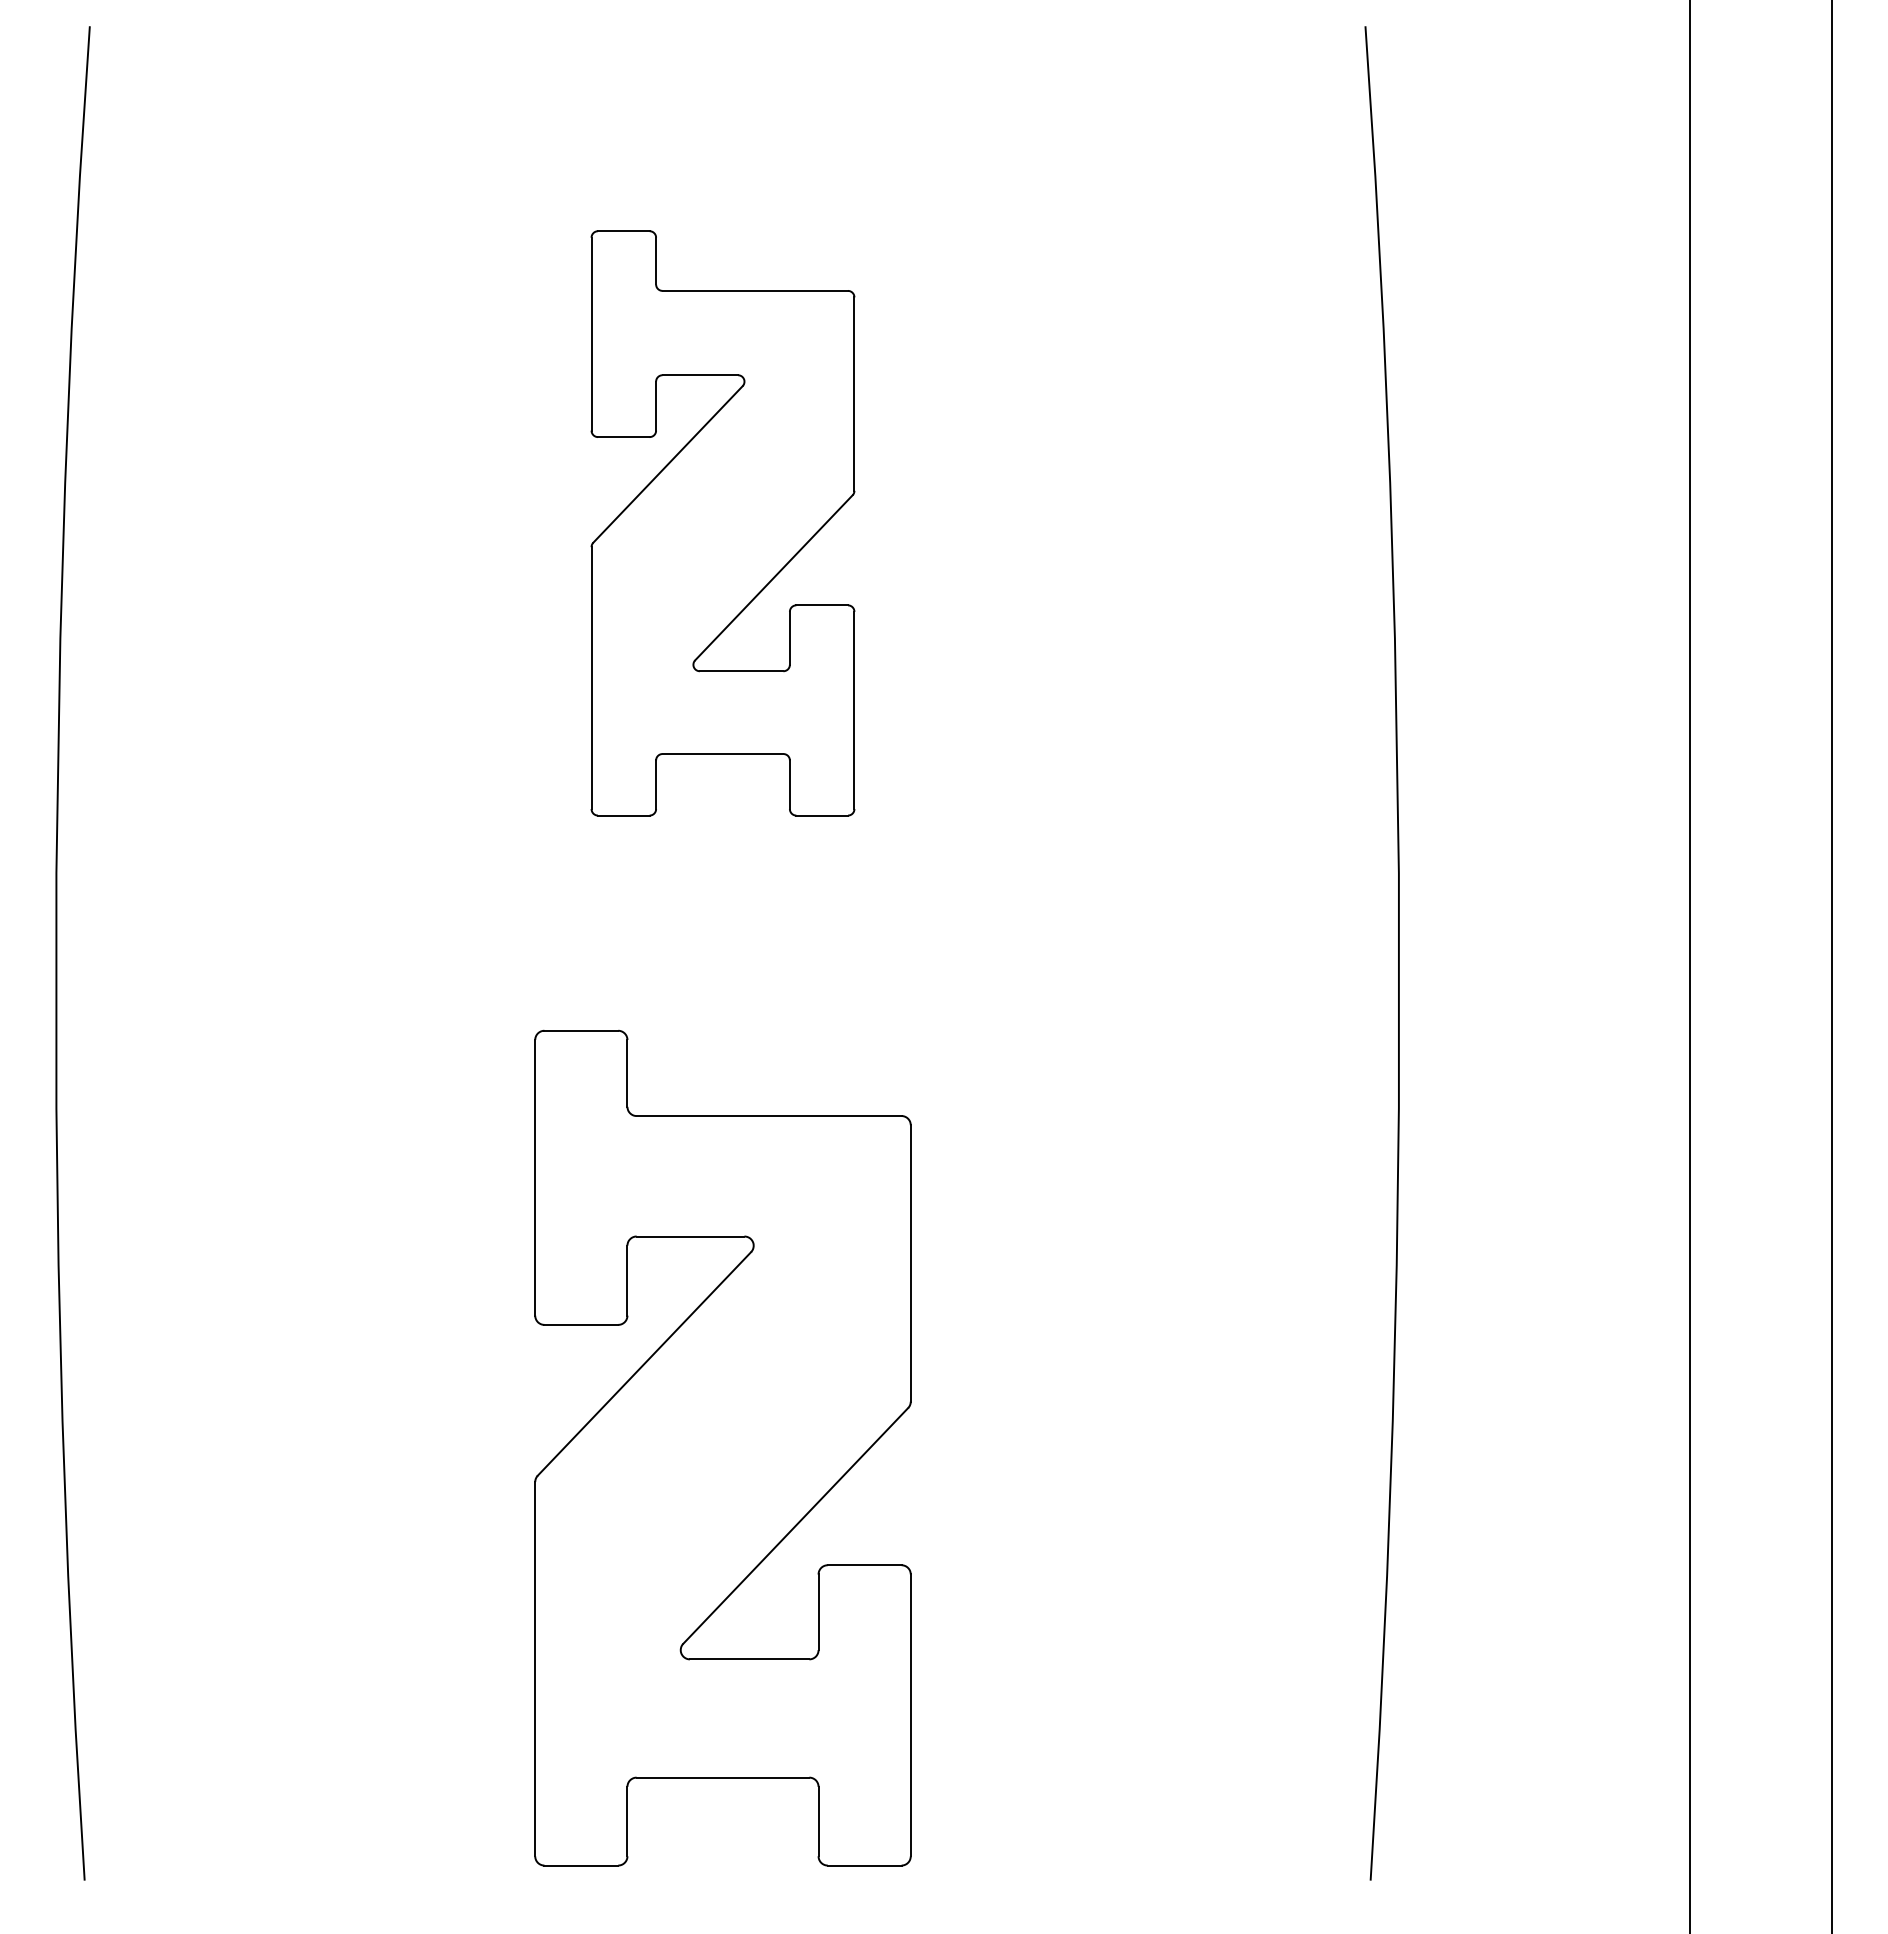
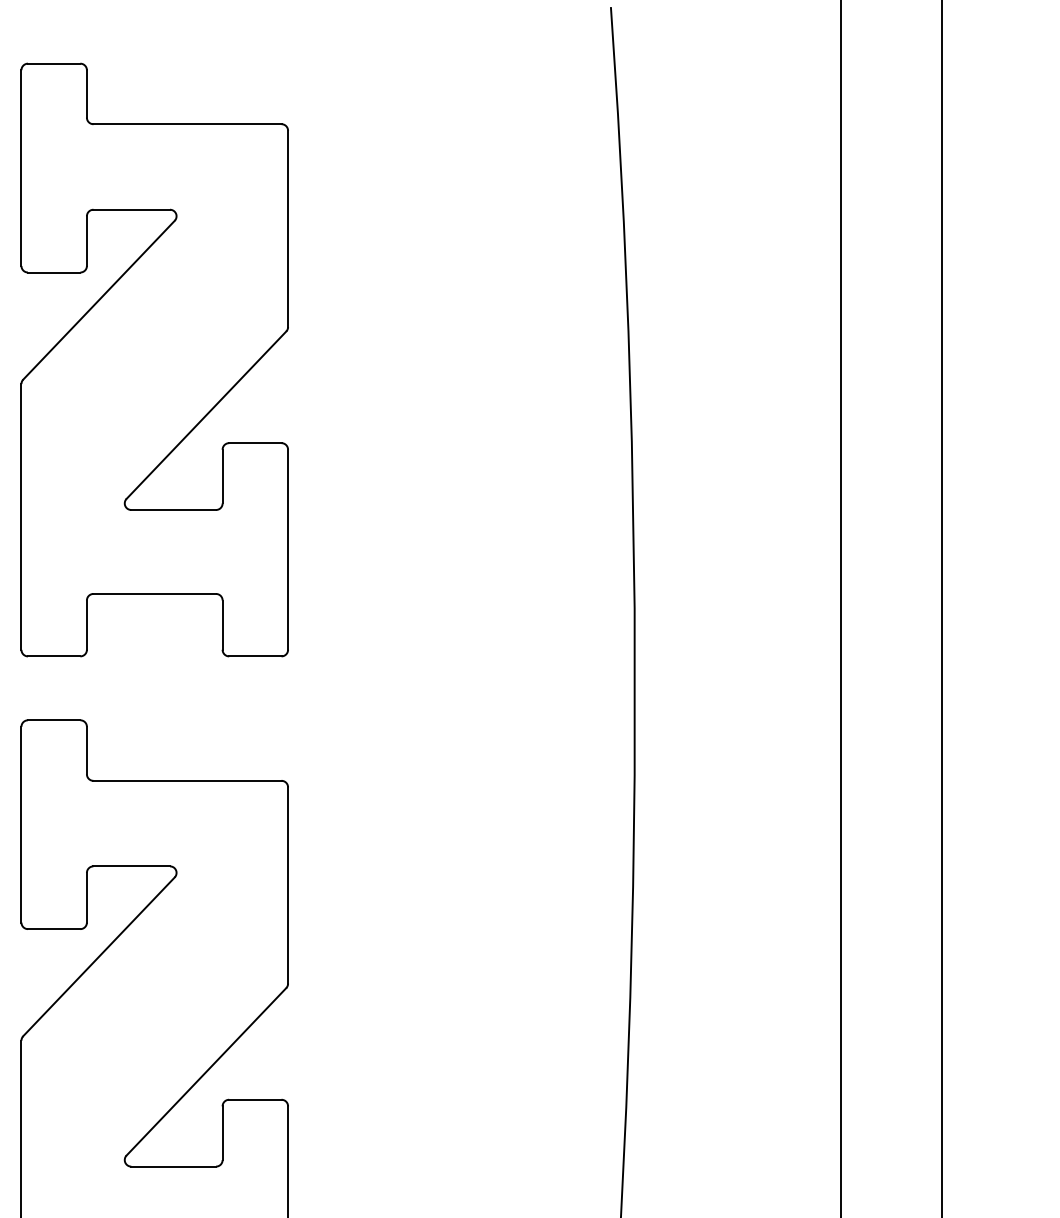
part: (722, 523) -> (154, 360), size x1.43

